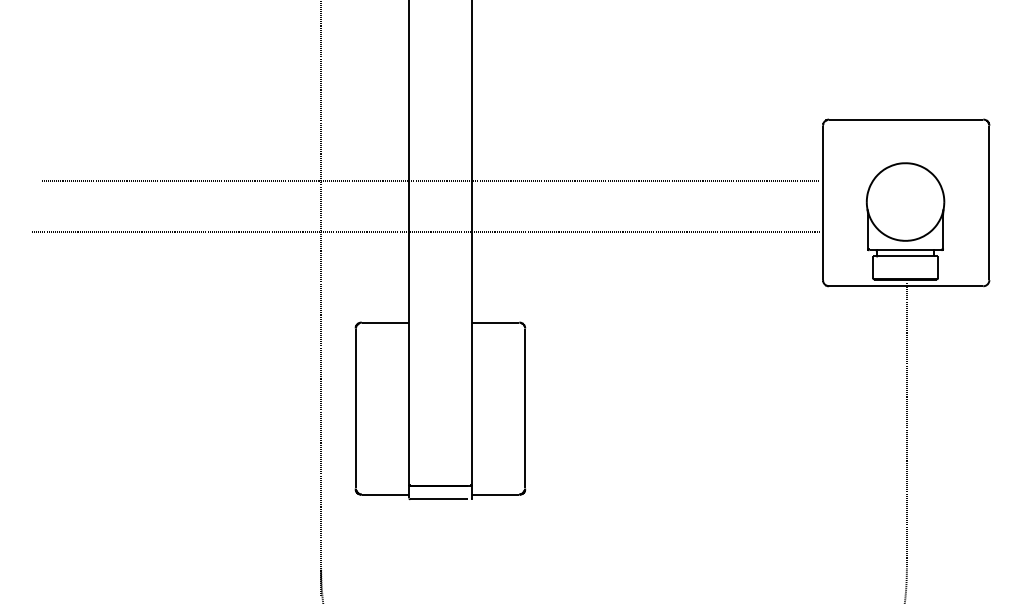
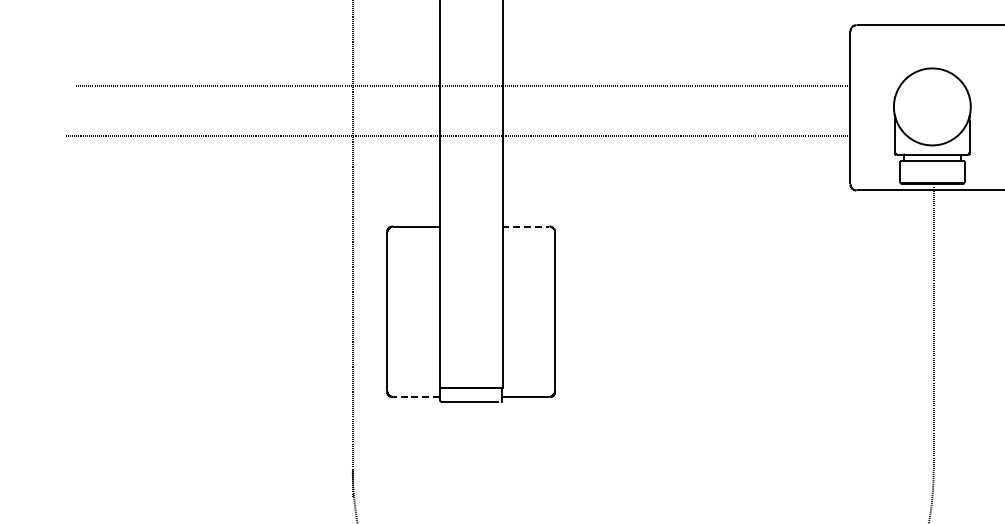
line: (495, 322) -> (525, 226), solid -> dashed
line: (385, 494) -> (416, 396), solid -> dashed

